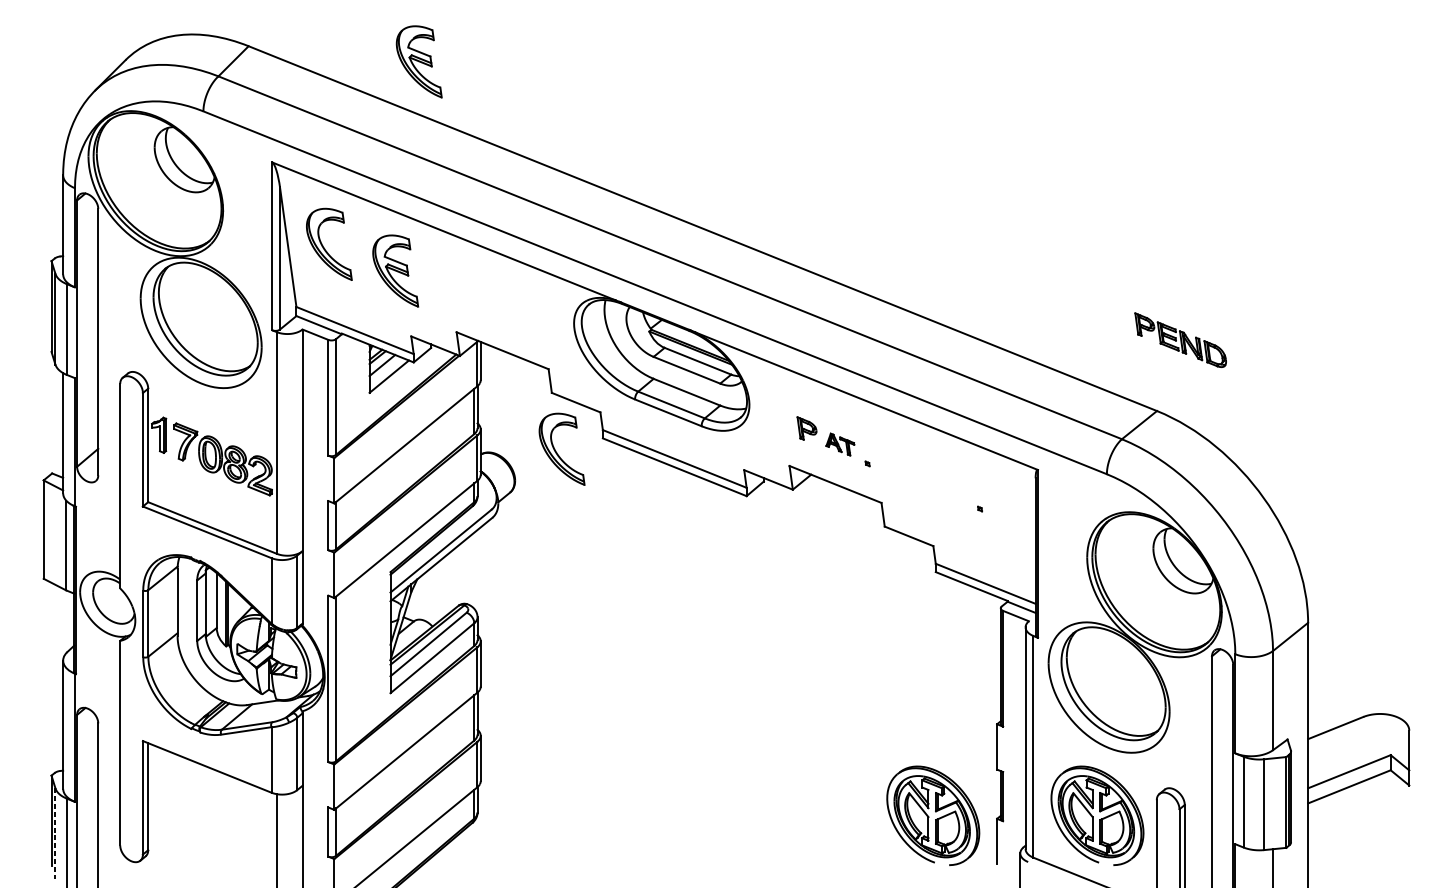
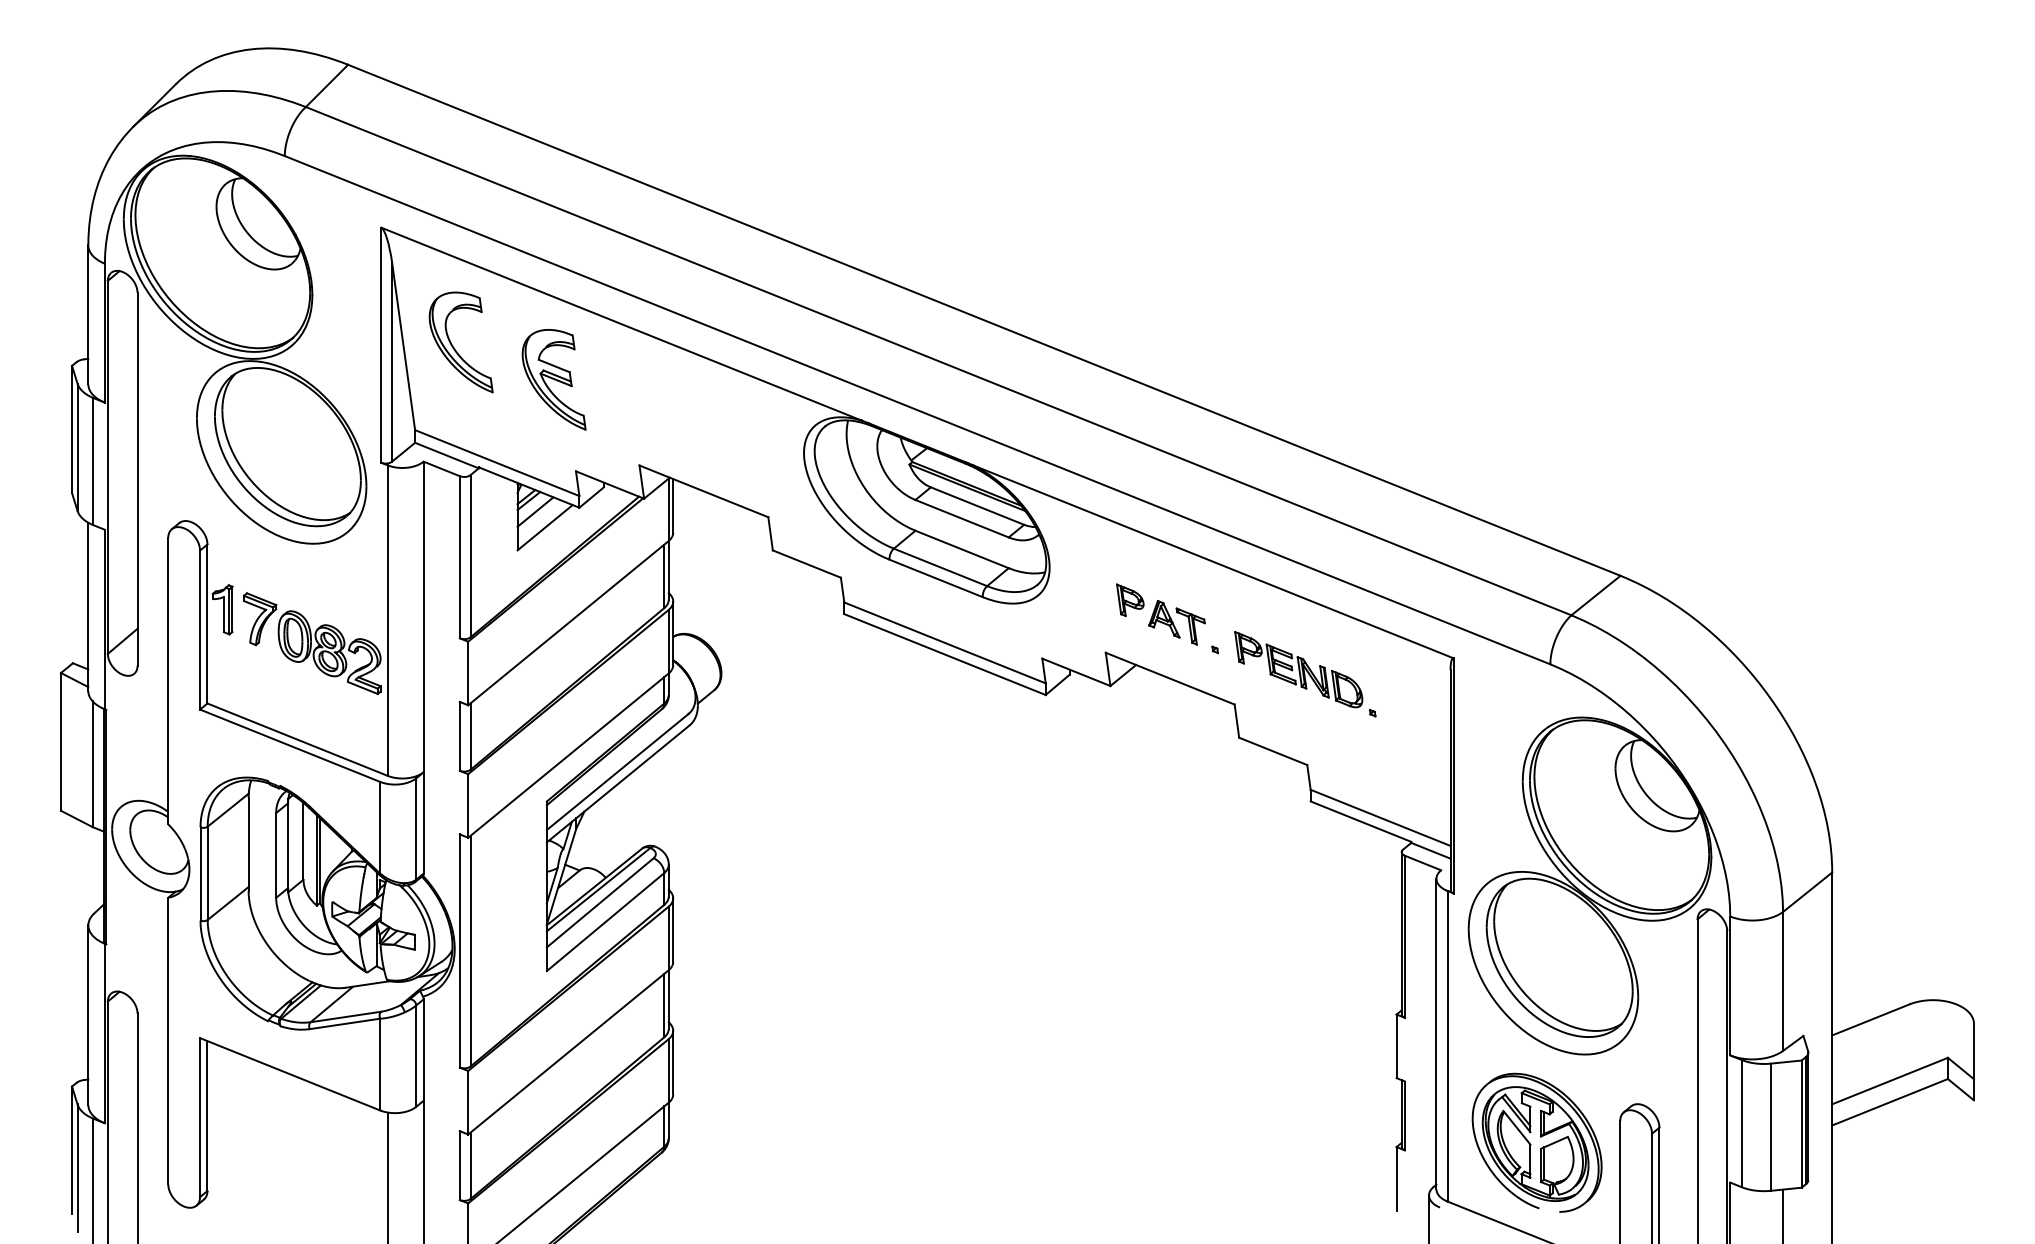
part: (418, 61) -> (586, 86), removed
part: (1180, 340) -> (1298, 669), moved
part: (840, 444) -> (1176, 622), size x1.43
part: (556, 451) -> (779, 632), removed
part: (932, 815) -> (1306, 1142), removed
line: (55, 833) -> (77, 1167), dashed -> solid

